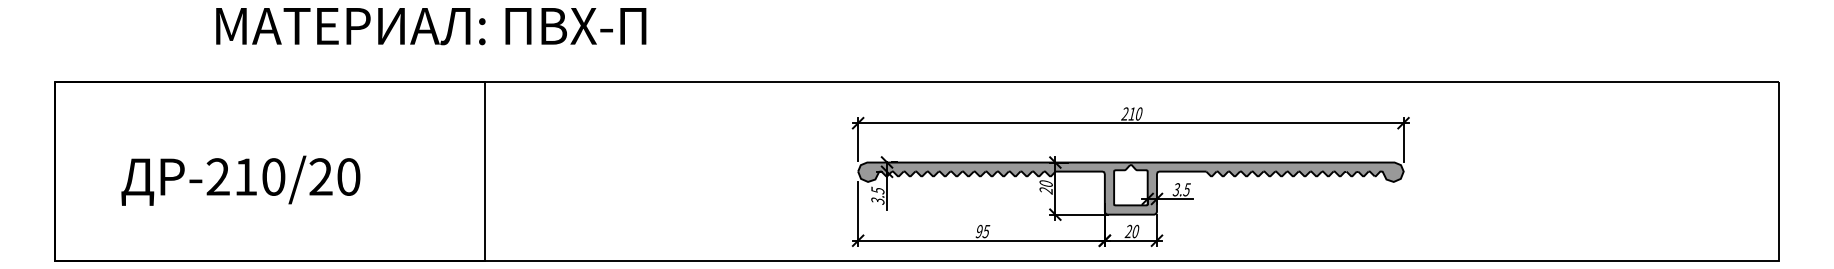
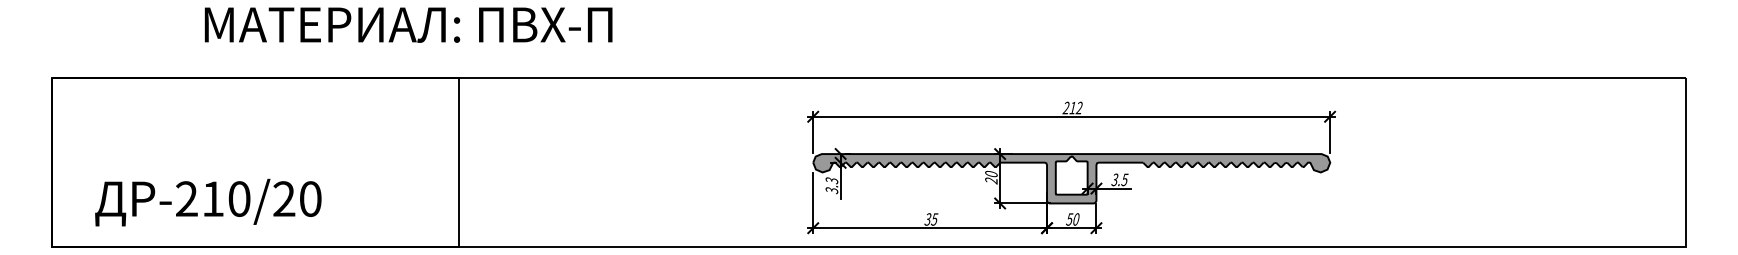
text: (1138, 113) -> (1078, 107), 210 -> 212
text: (240, 180) -> (207, 202), moved
text: (877, 189) -> (831, 179), 3.5 -> 3.3
text: (978, 231) -> (927, 219), 95 -> 35
text: (1128, 231) -> (1069, 219), 20 -> 50

